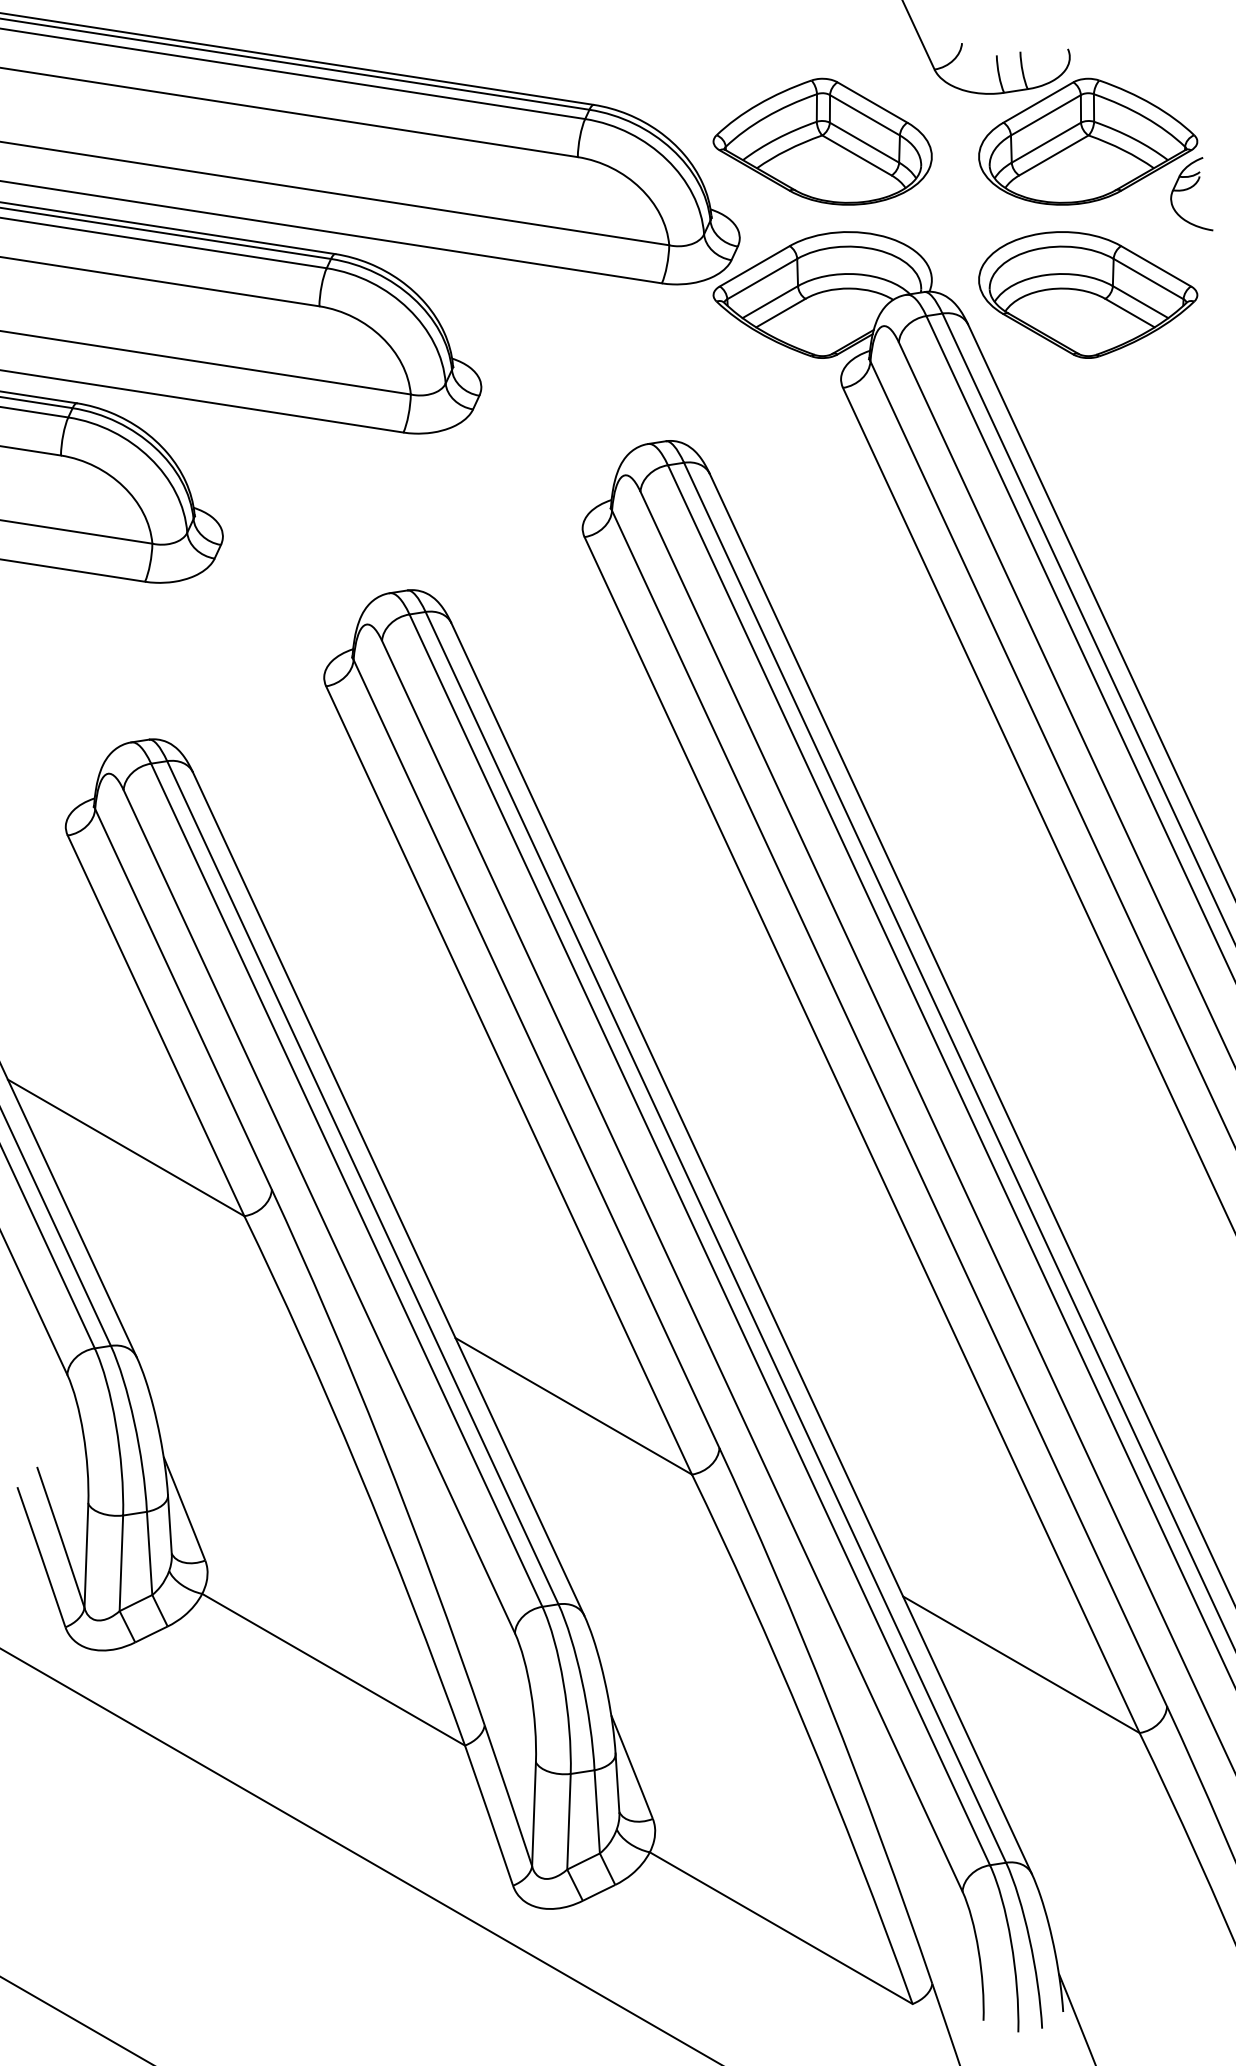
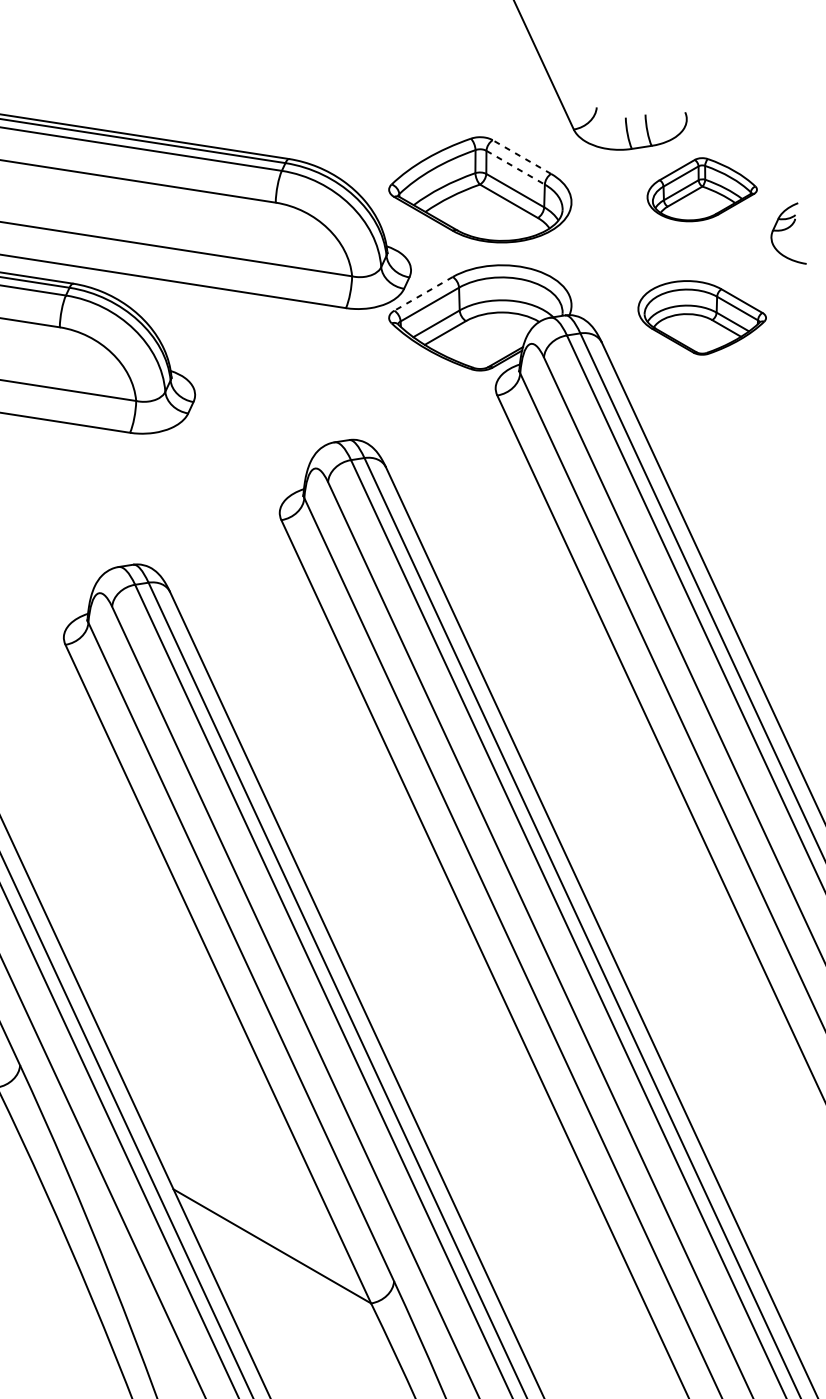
line: (872, 102) -> (521, 157), solid -> dashed
line: (865, 115) -> (516, 167), solid -> dashed
part: (1088, 141) -> (702, 189), size x0.6
line: (754, 266) -> (423, 294), solid -> dashed
part: (1088, 294) -> (702, 317), size x0.7

